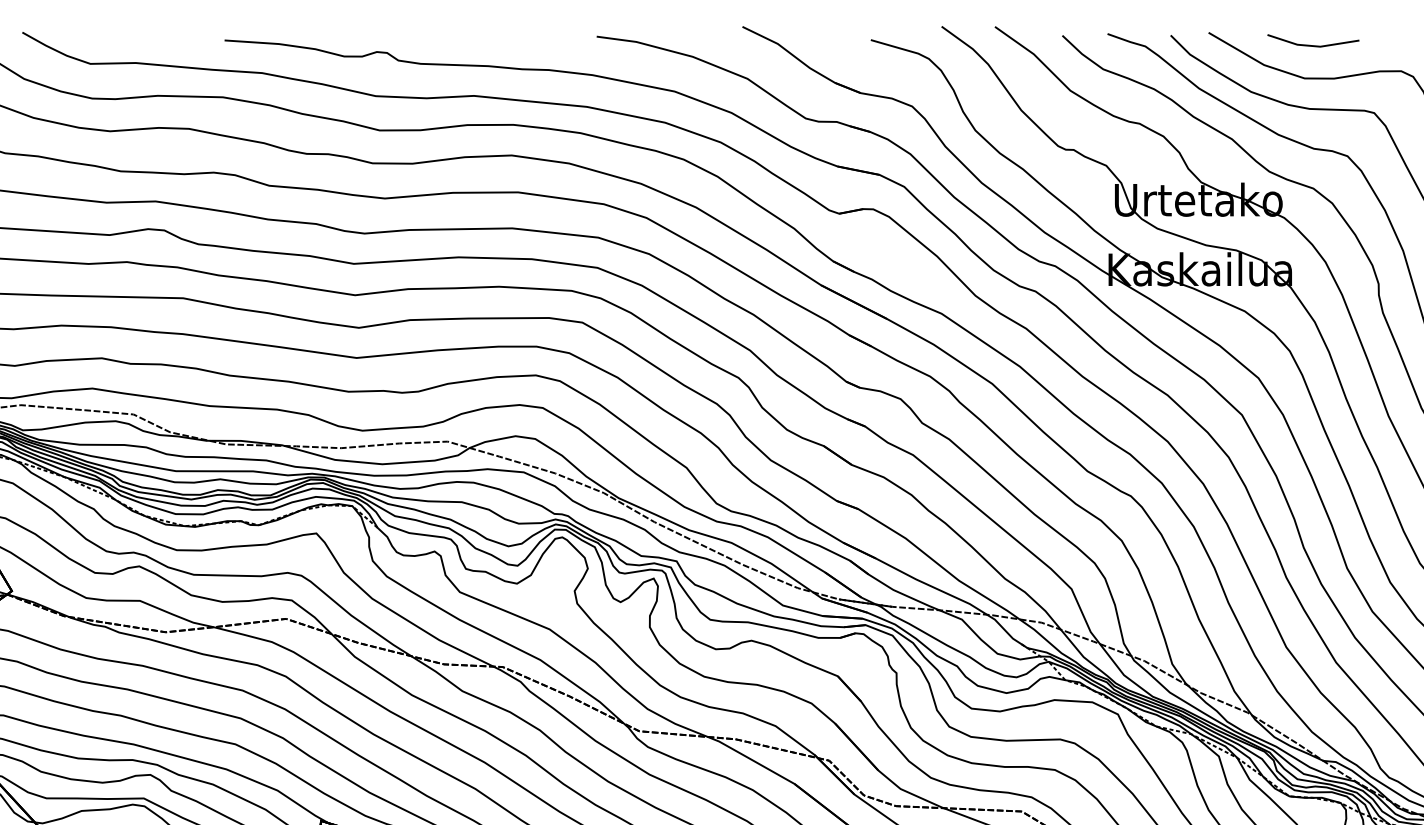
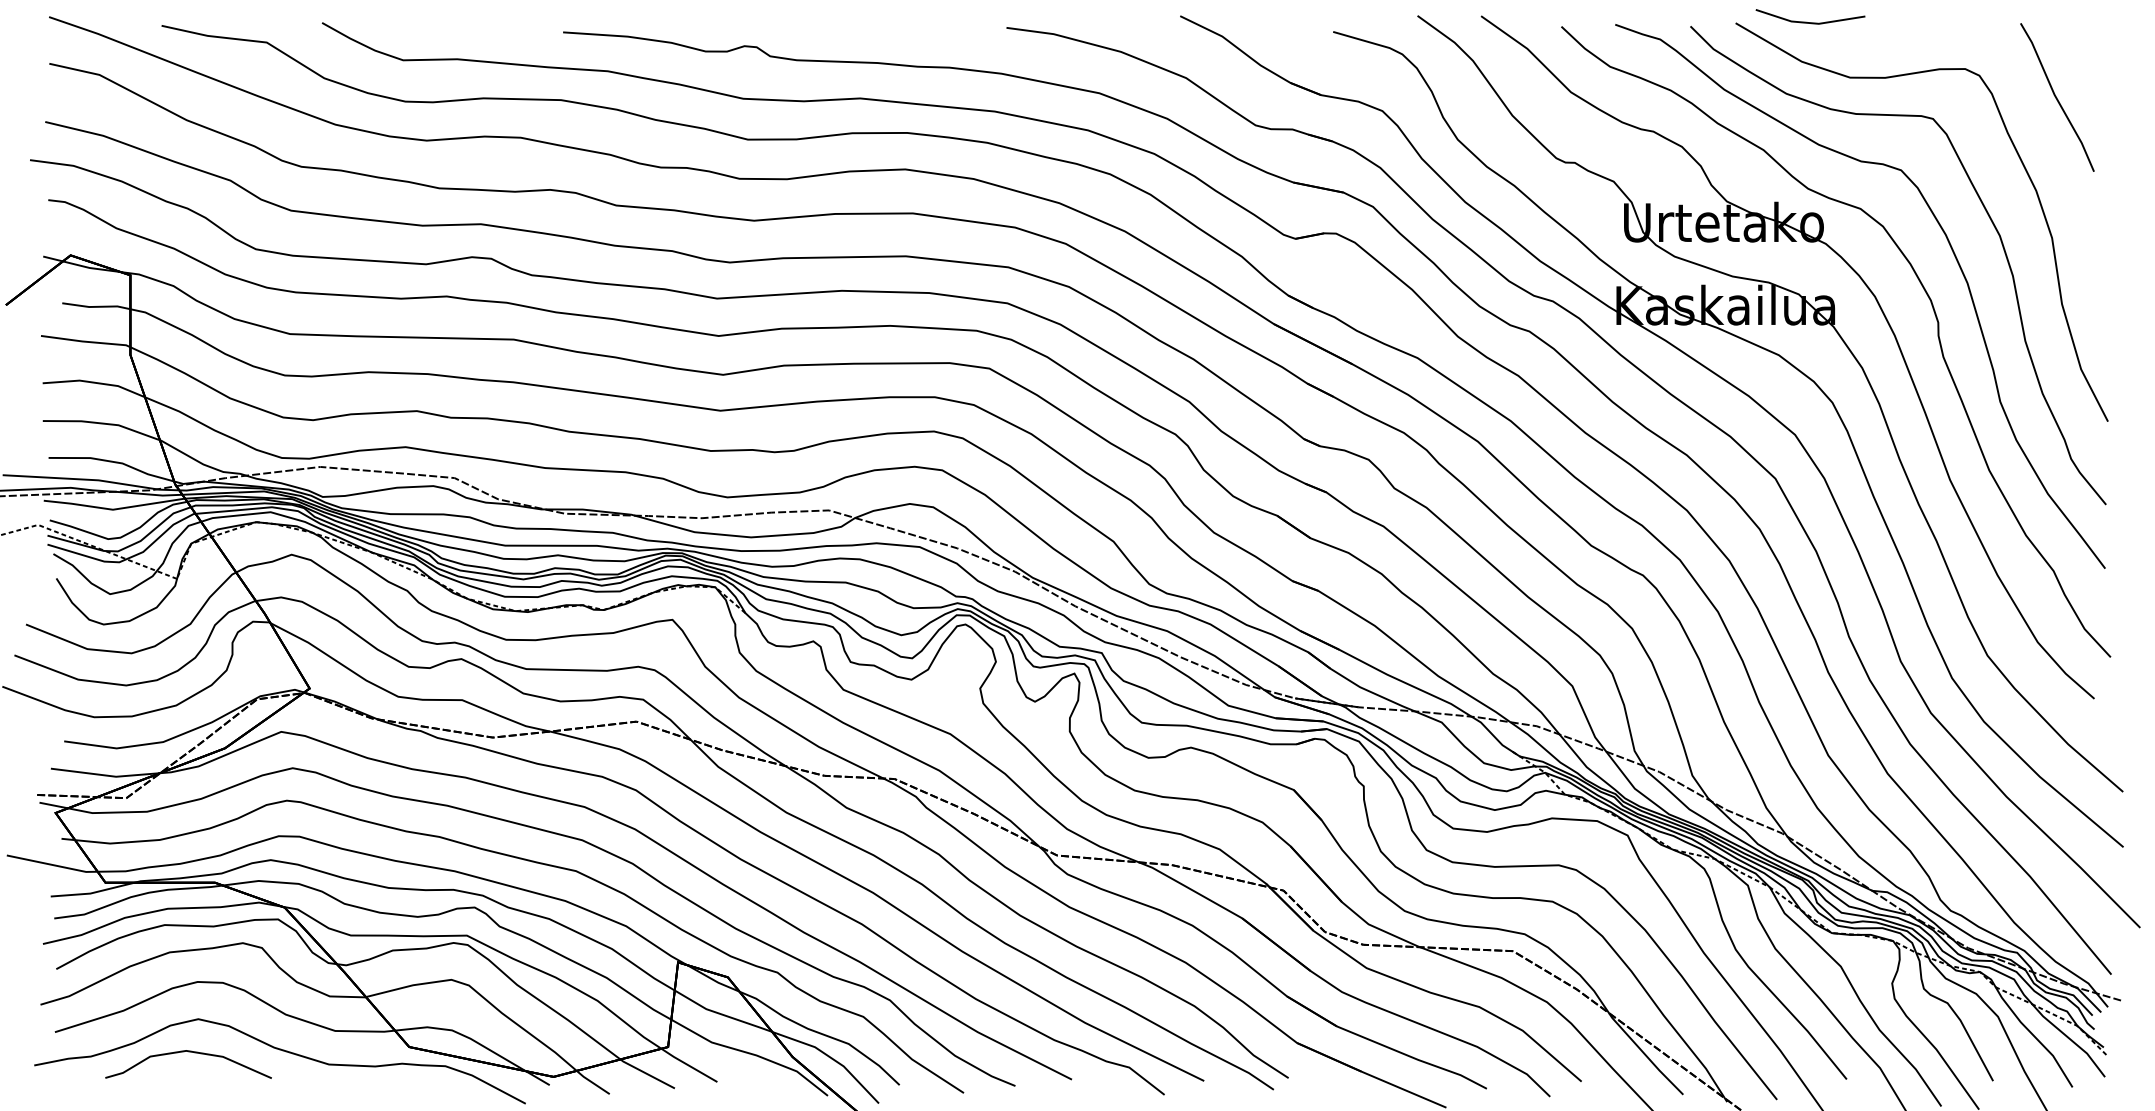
line: (1313, 45) -> (1810, 22), moved

